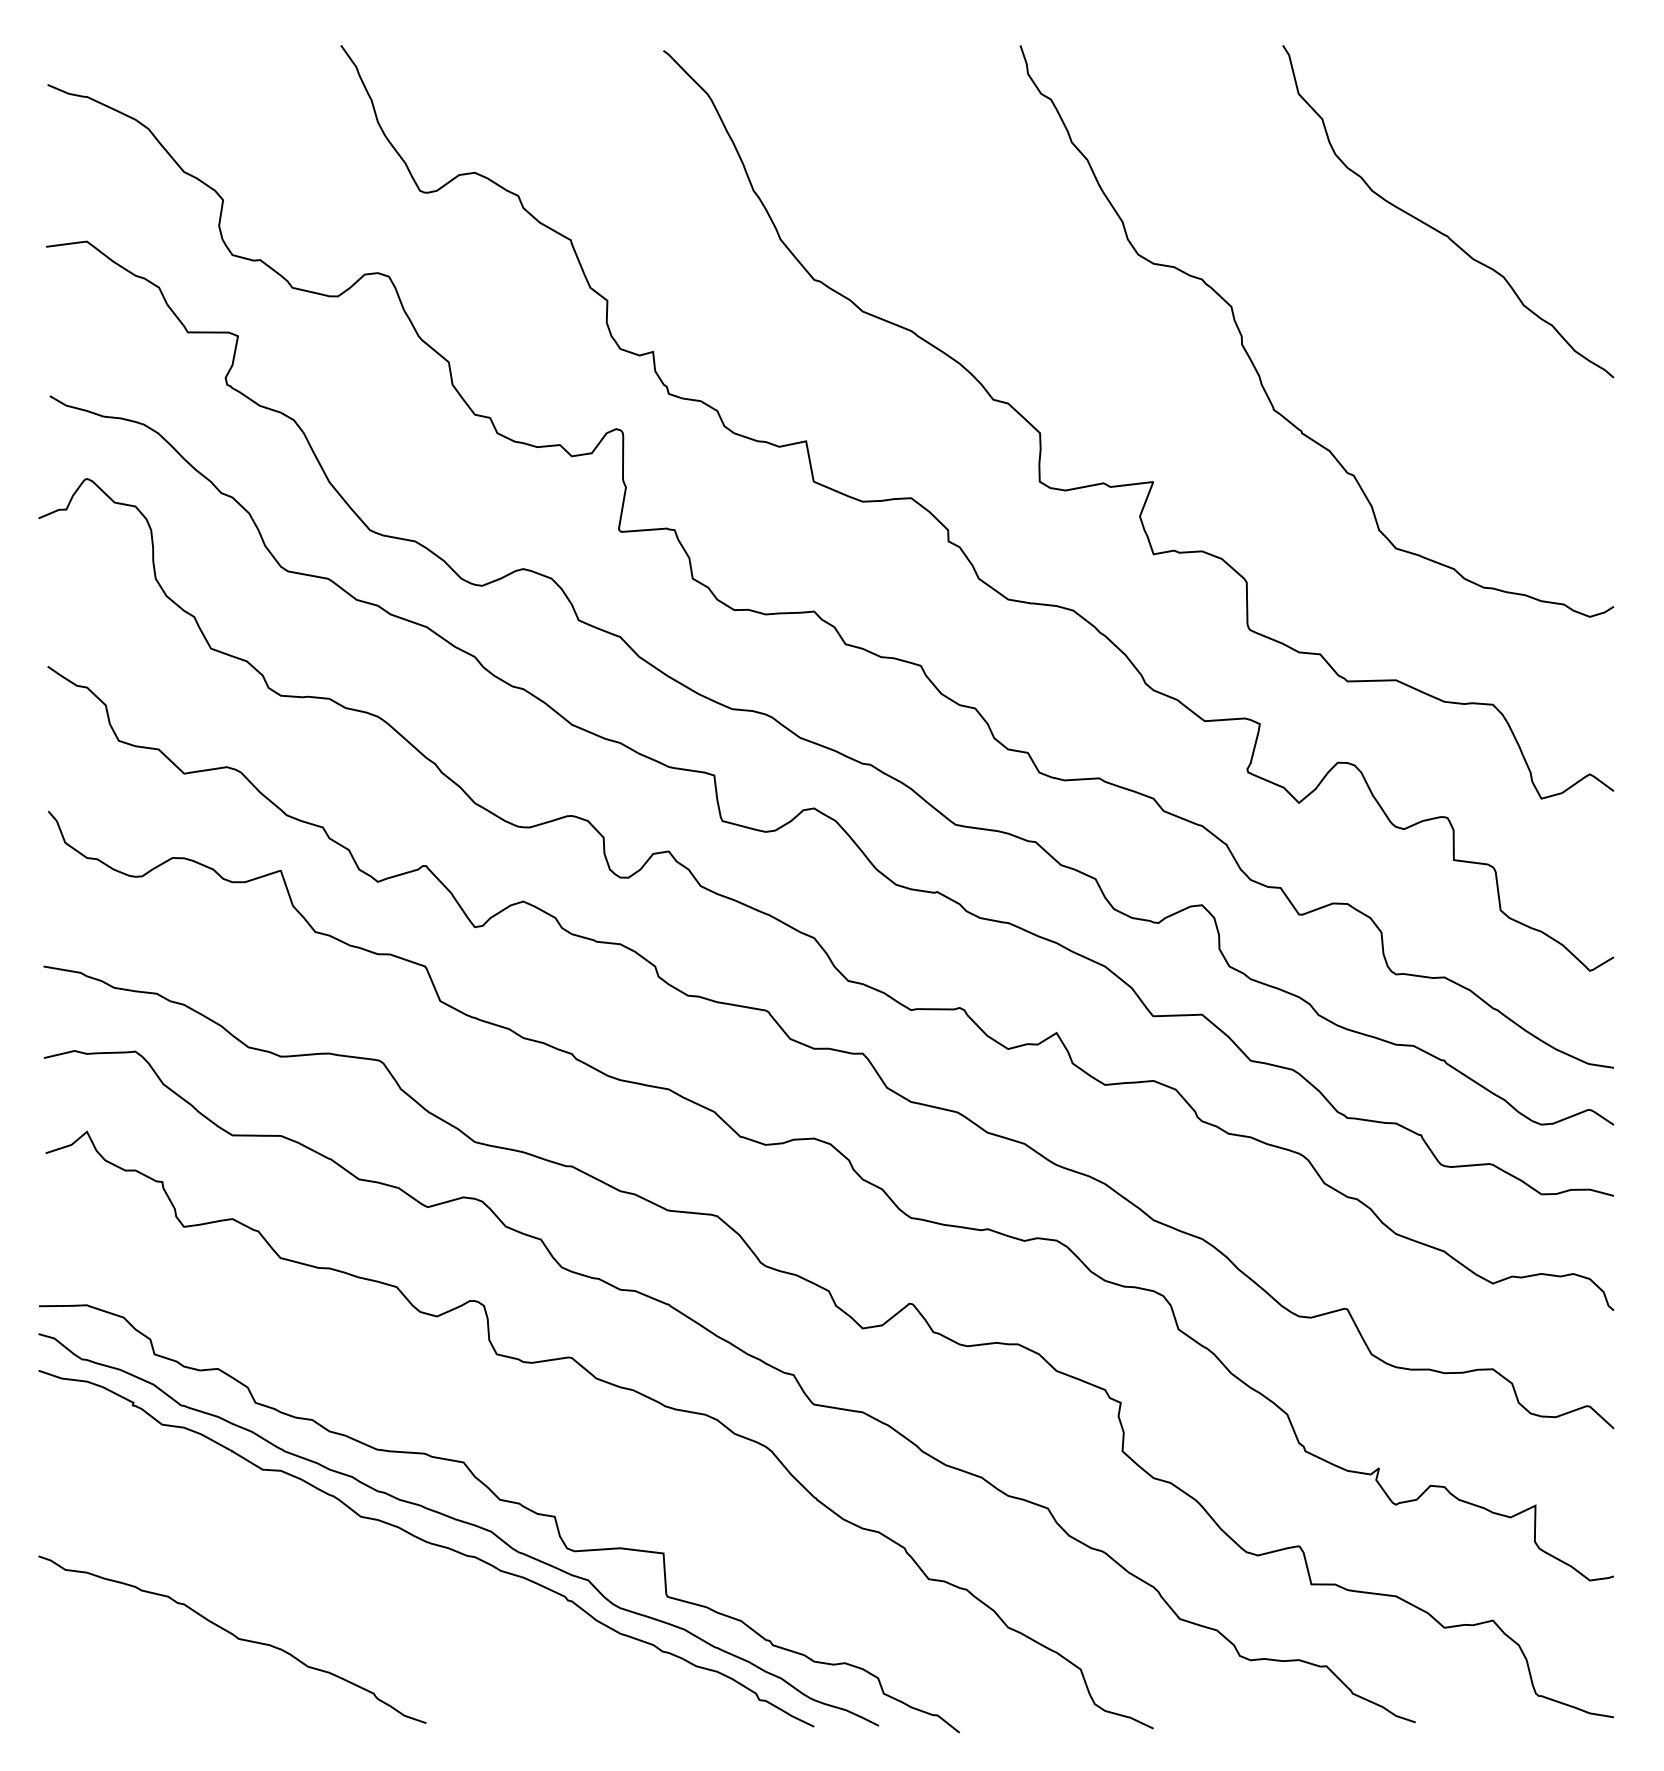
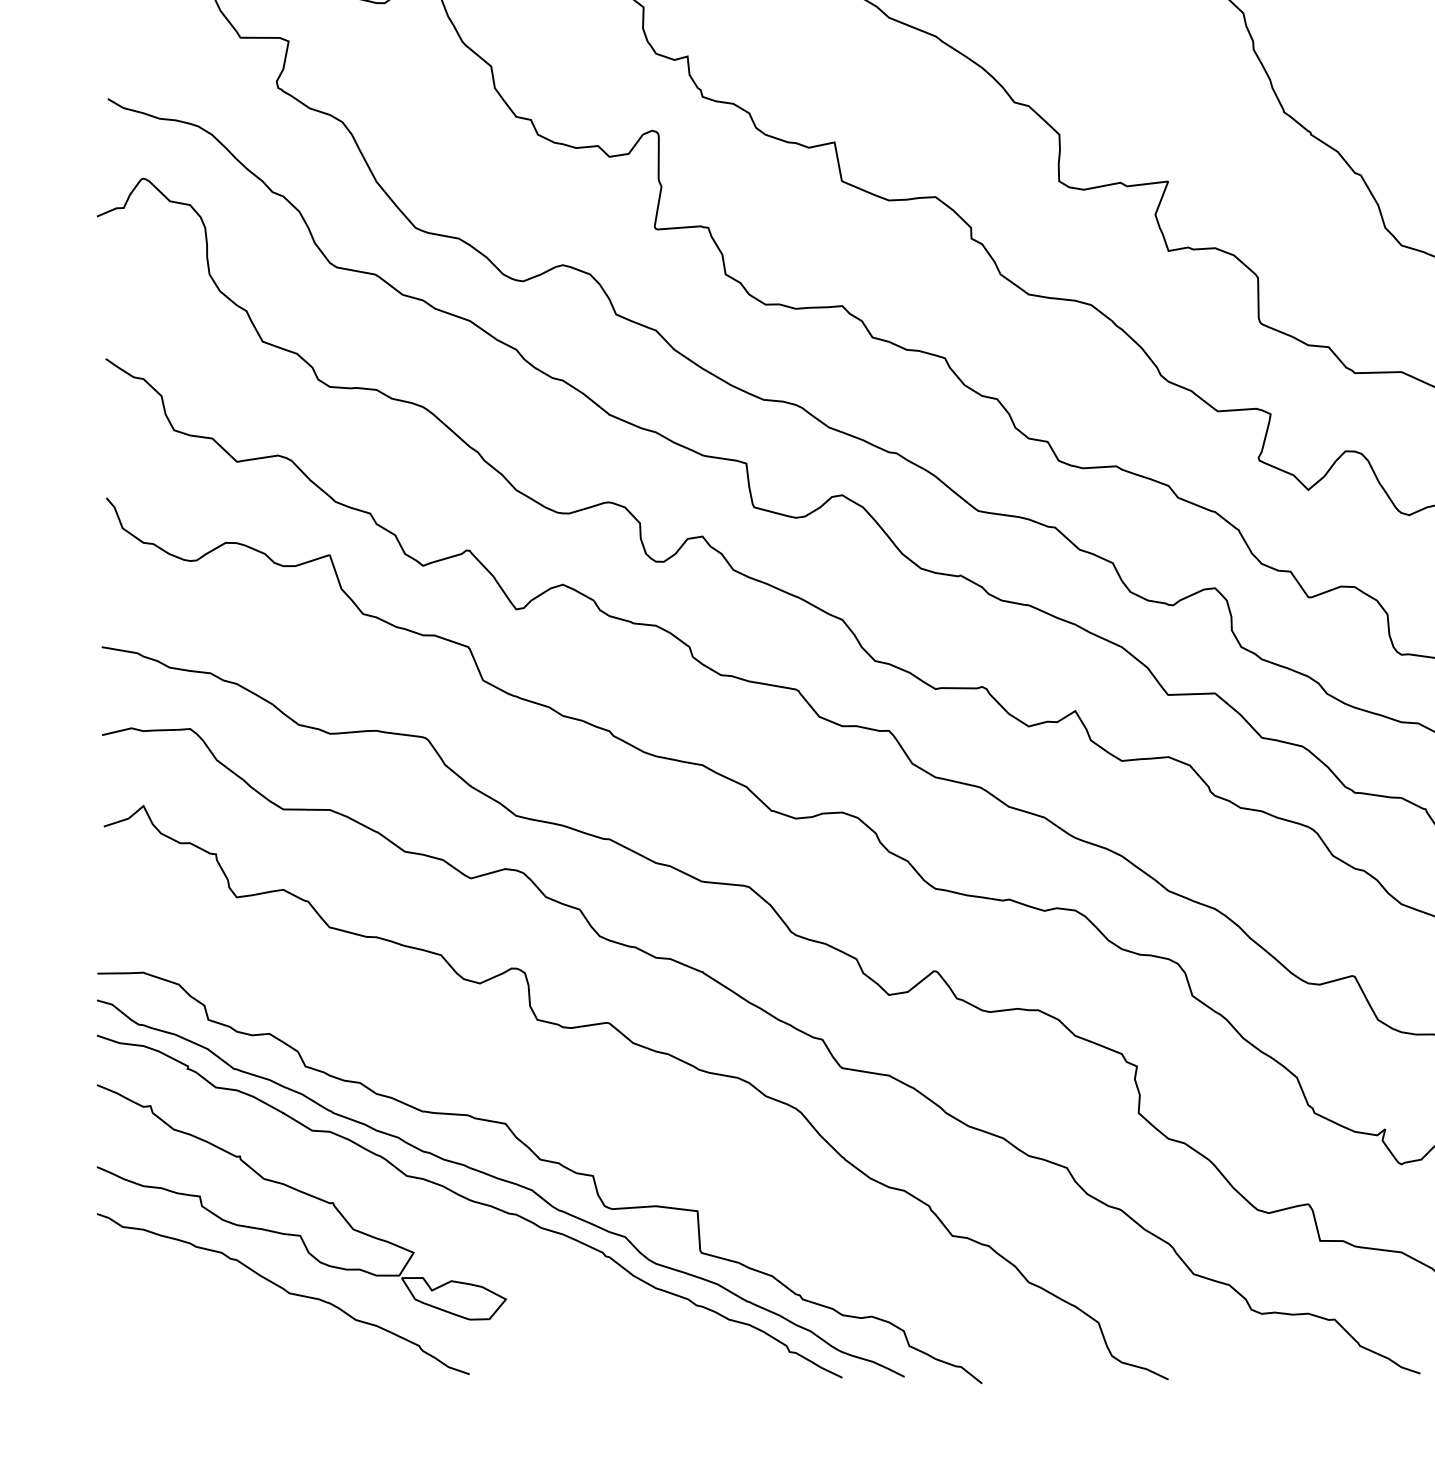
part: (253, 1535) -> (303, 1193), added

